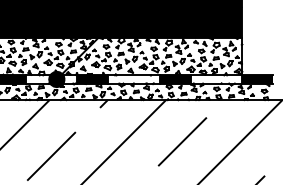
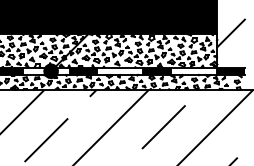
line: (257, 36) -> (230, 32), added

